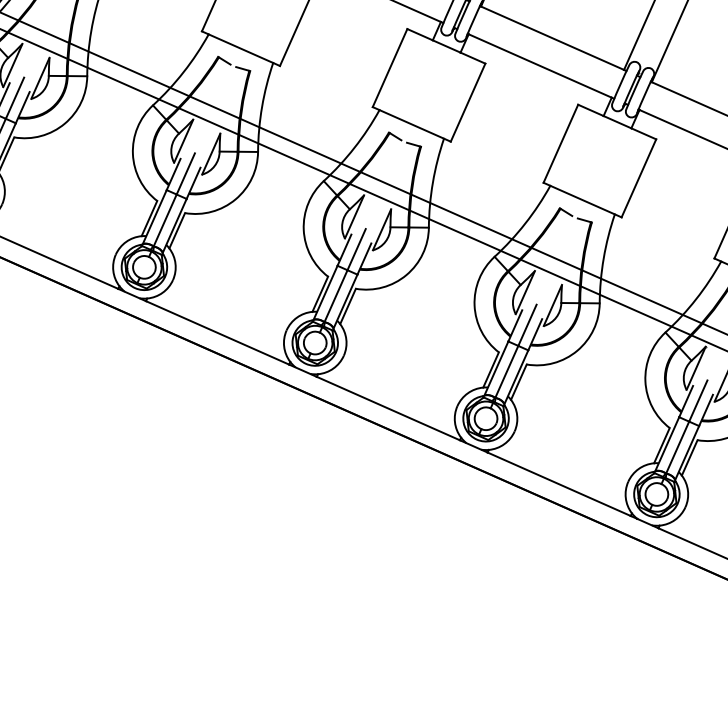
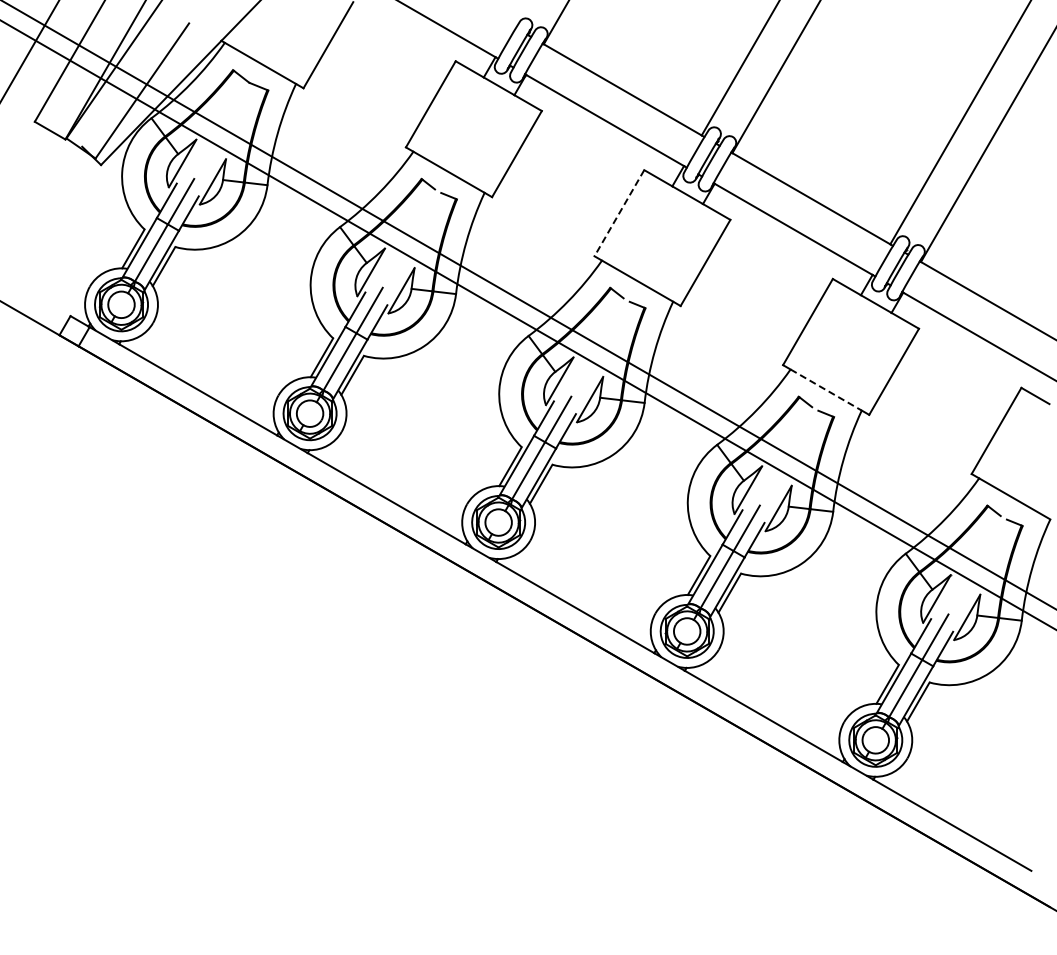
line: (390, 68) -> (619, 213), solid -> dashed
line: (582, 200) -> (826, 390), solid -> dashed

